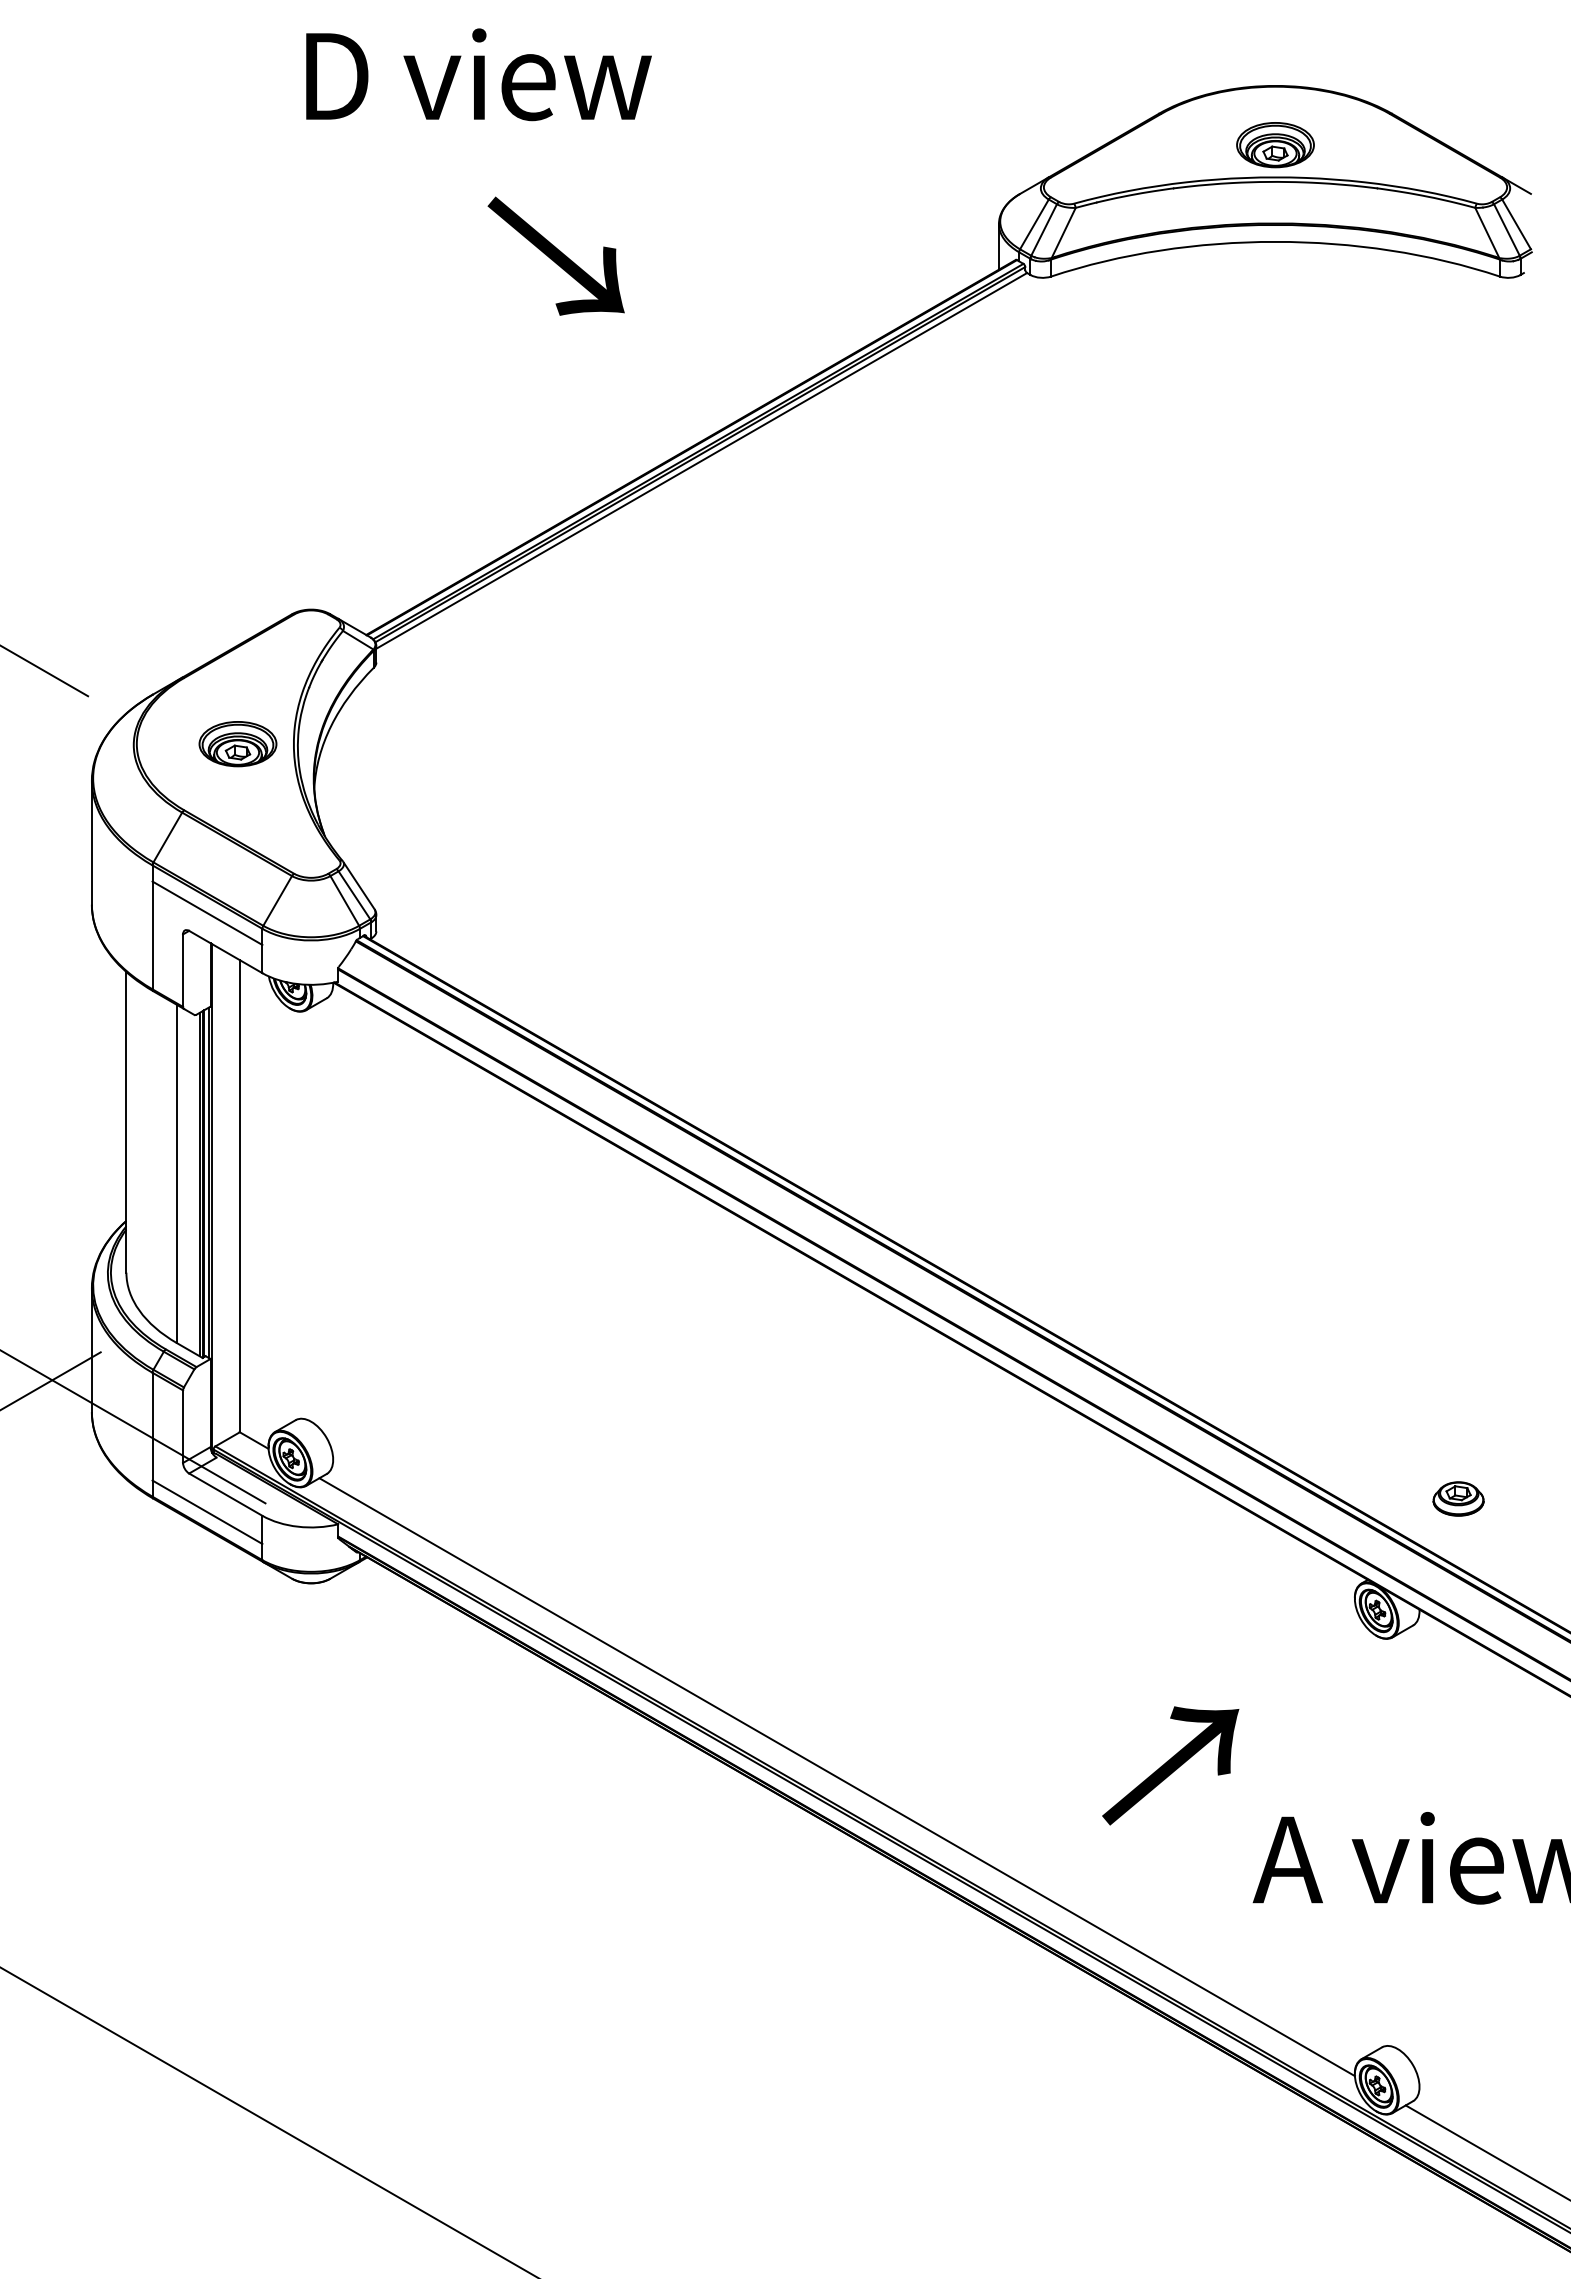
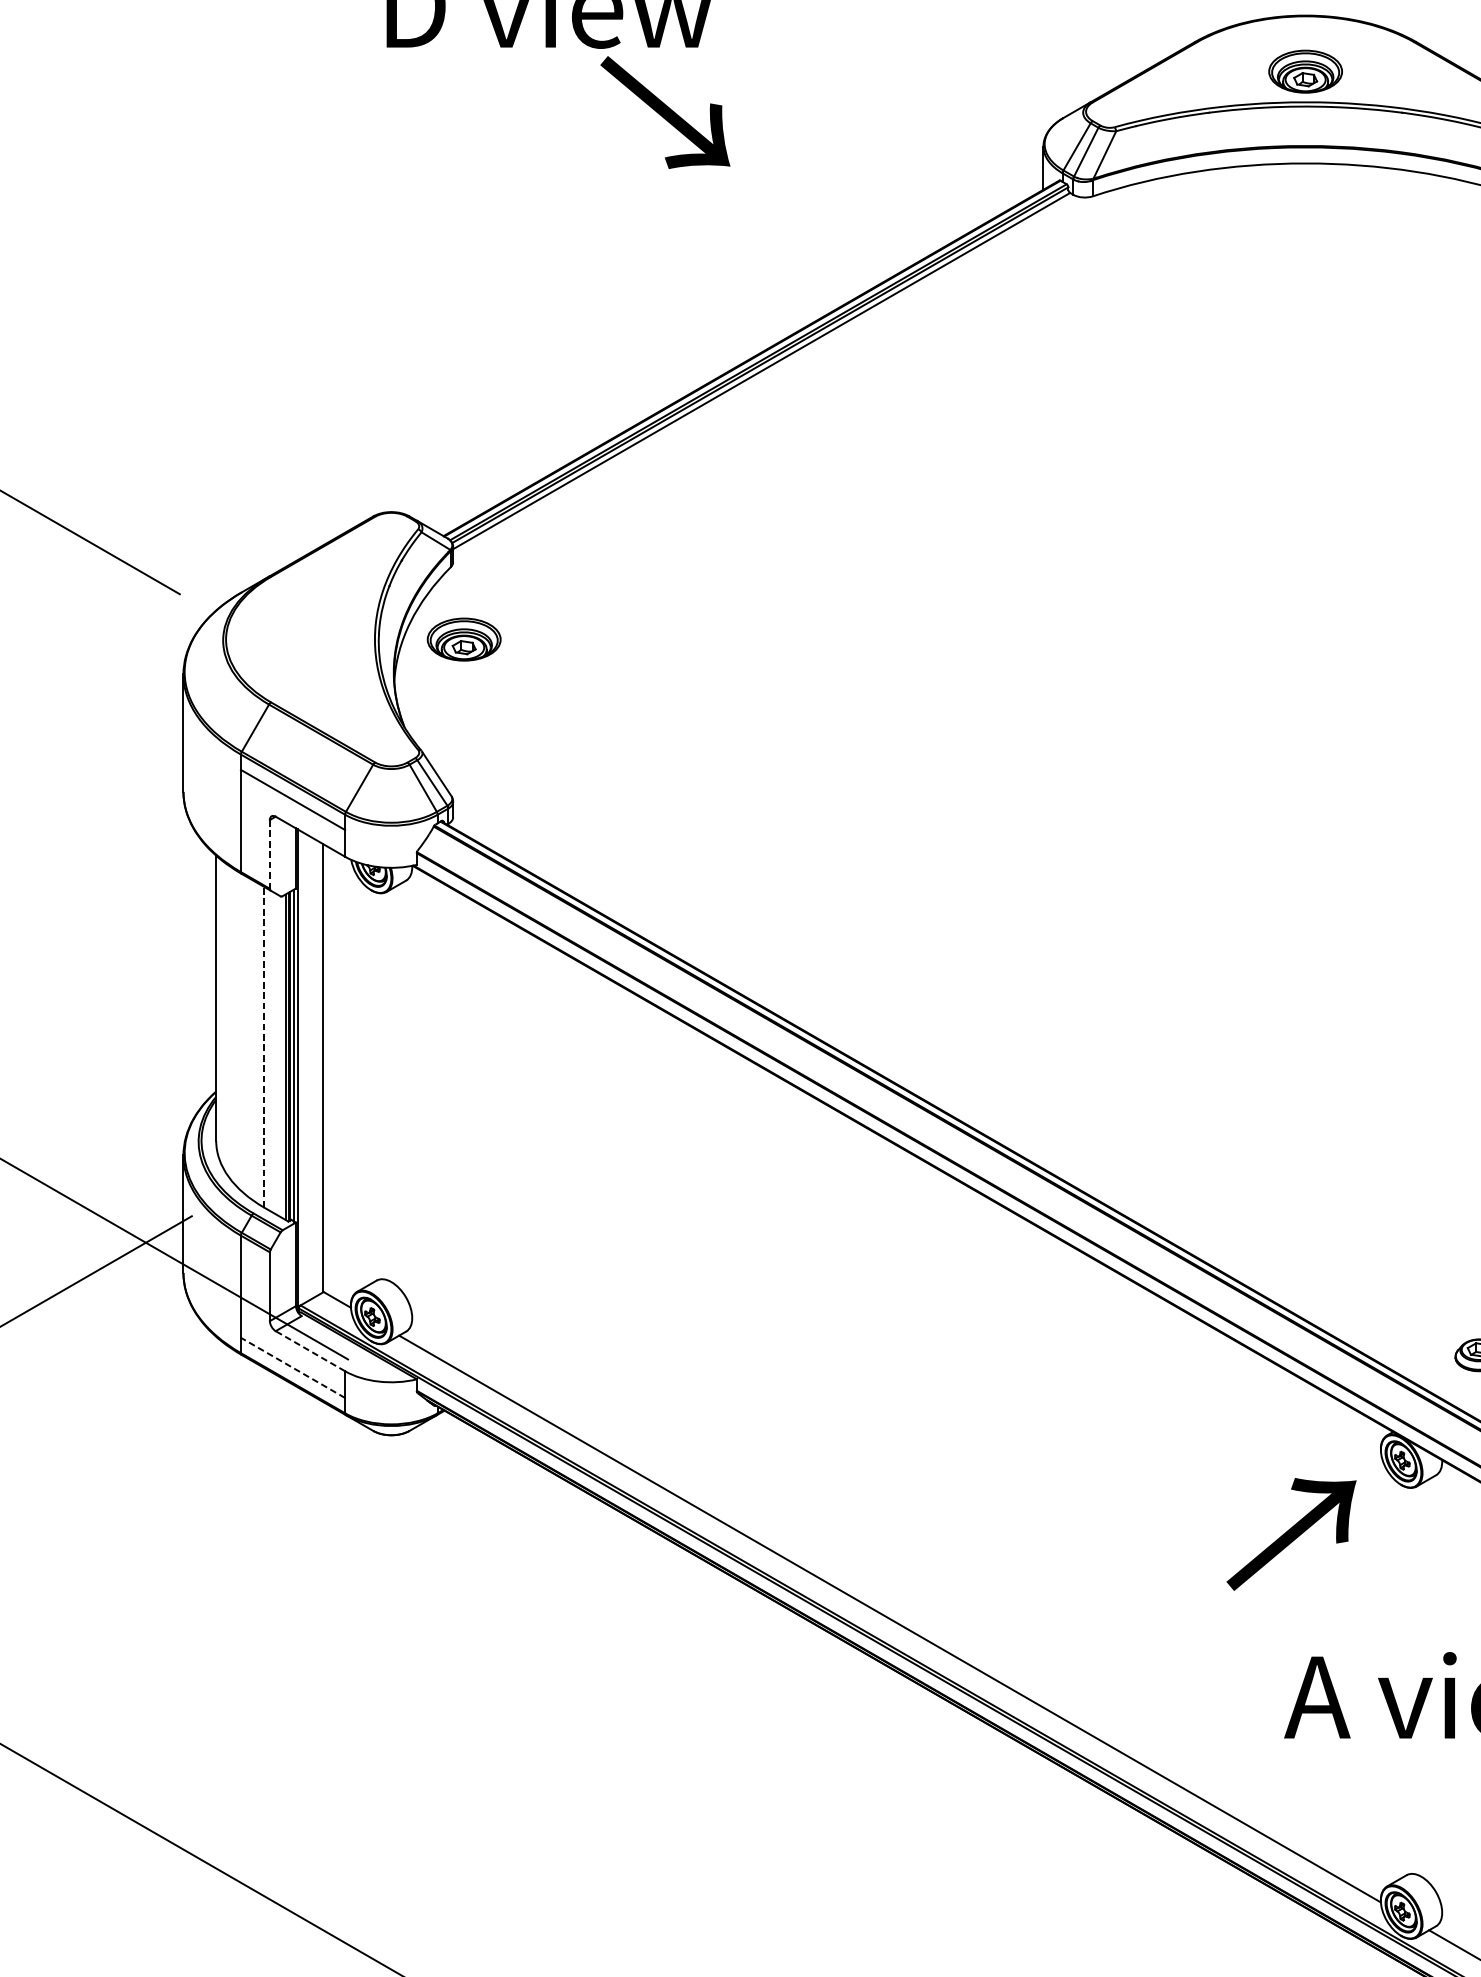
text: (555, 255) -> (664, 111), moved
part: (237, 744) -> (463, 639), moved
line: (183, 971) -> (270, 855), solid -> dashed
line: (176, 1173) -> (263, 1046), solid -> dashed
line: (225, 1494) -> (310, 1351), solid -> dashed
line: (207, 1512) -> (293, 1368), solid -> dashed
text: (1170, 1765) -> (1291, 1534), moved

